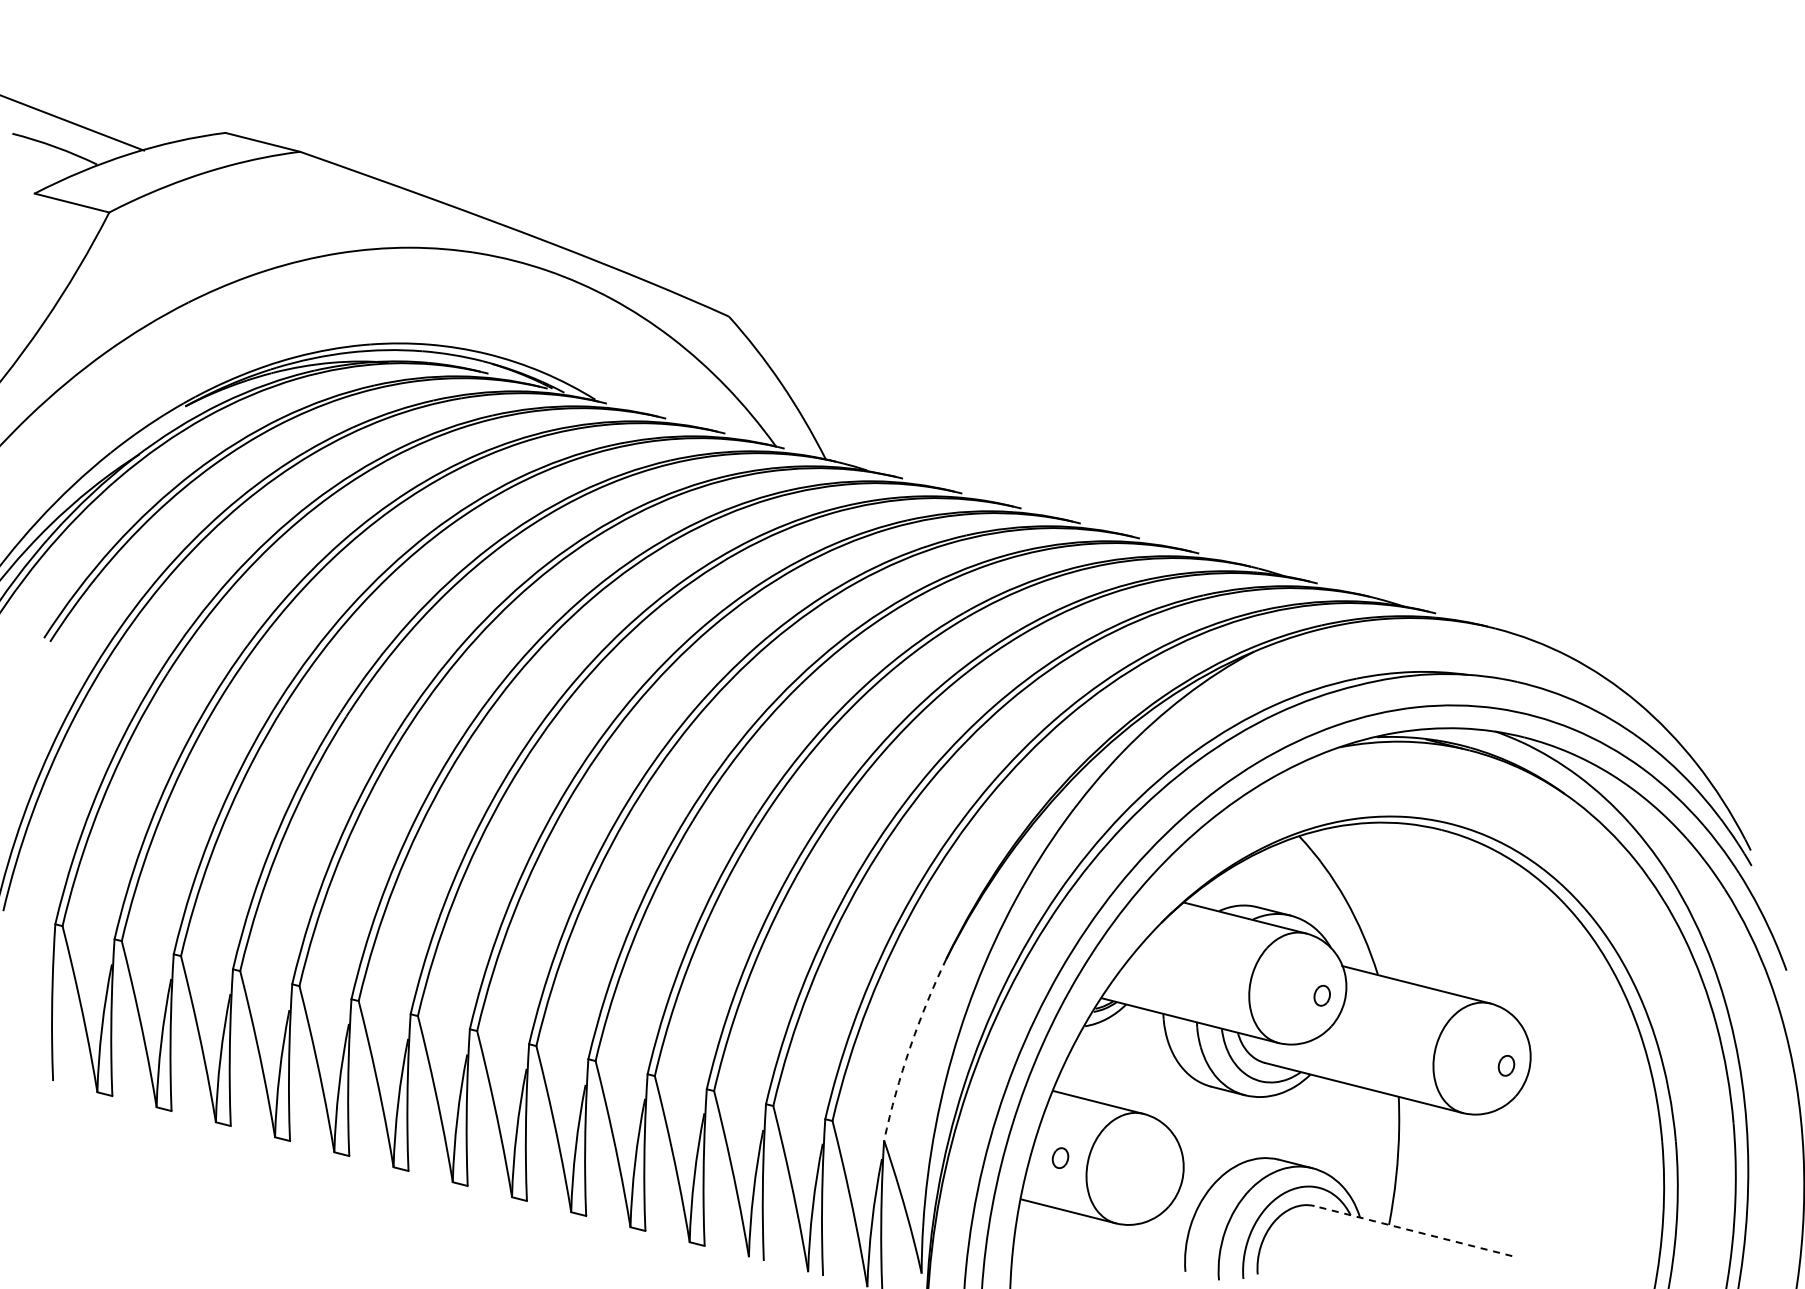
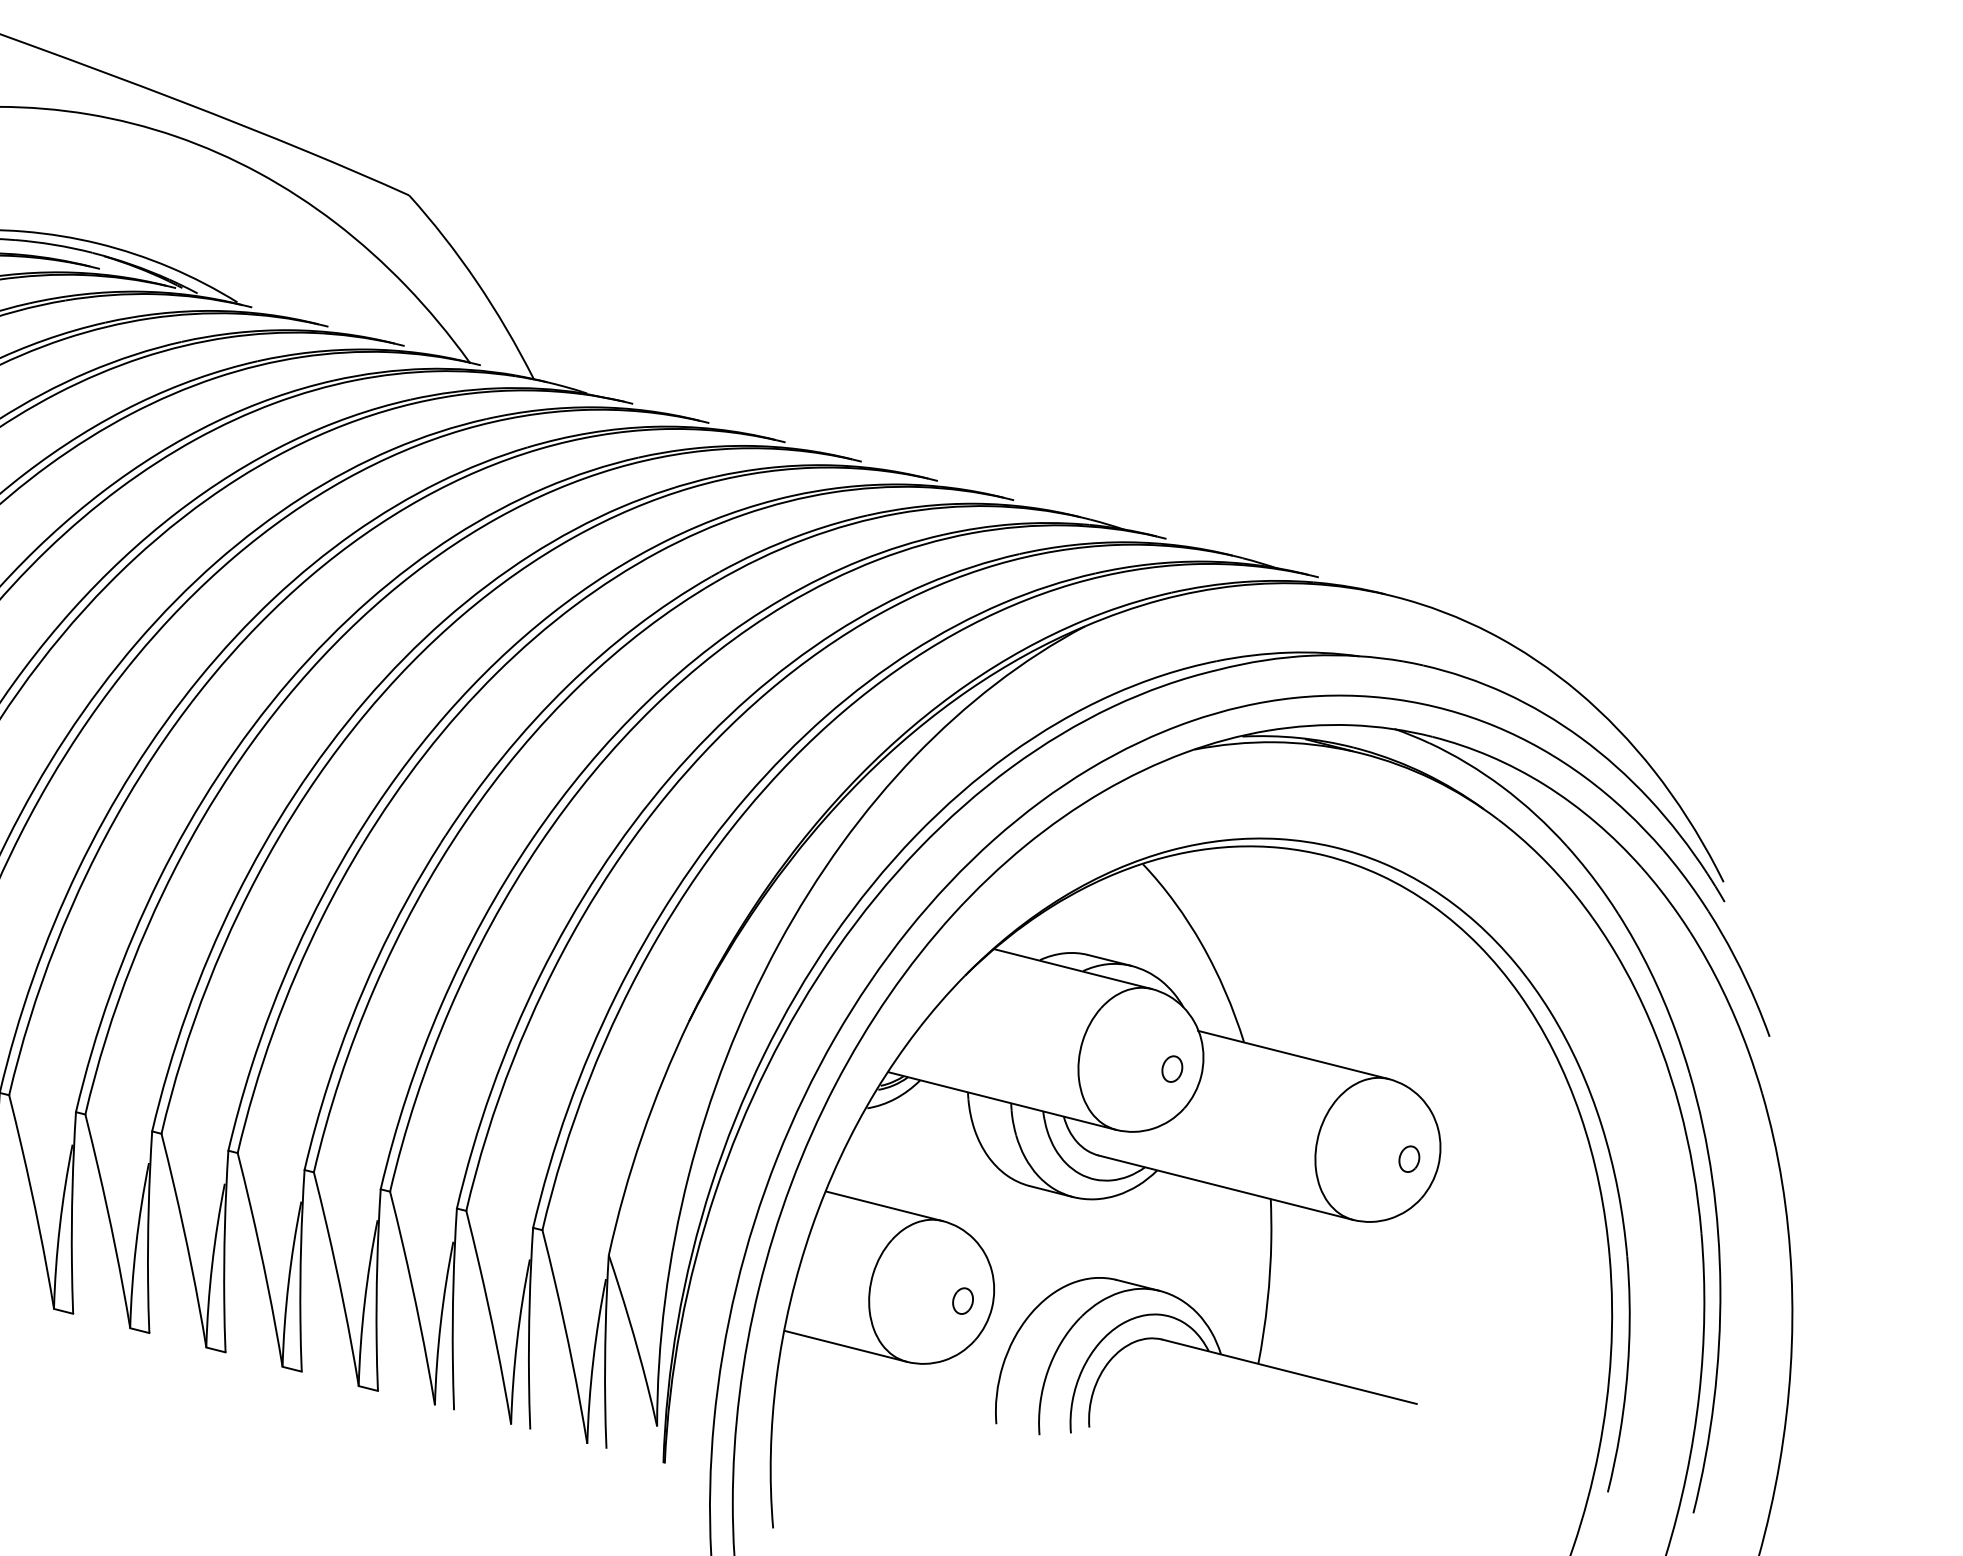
arc: (910, 1047) -> (642, 1135), dashed -> solid
part: (1060, 1158) -> (963, 1301), moved
line: (1413, 1231) -> (1289, 1372), dashed -> solid

